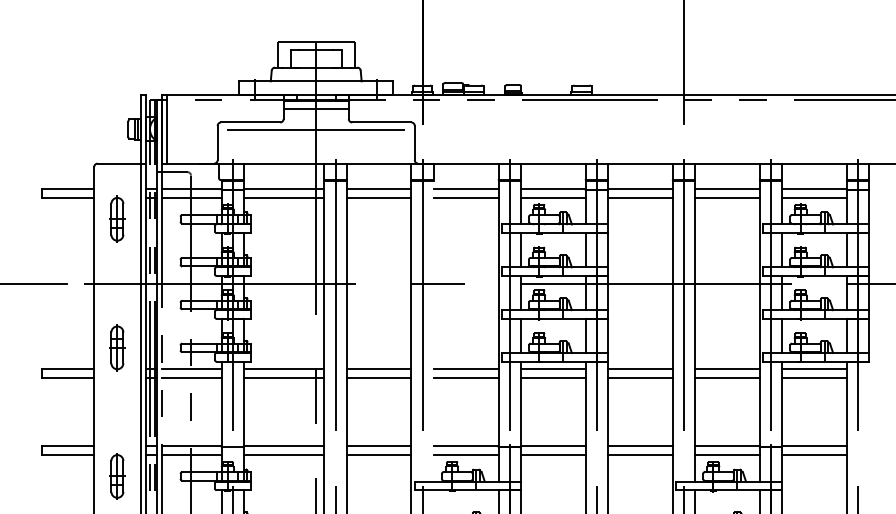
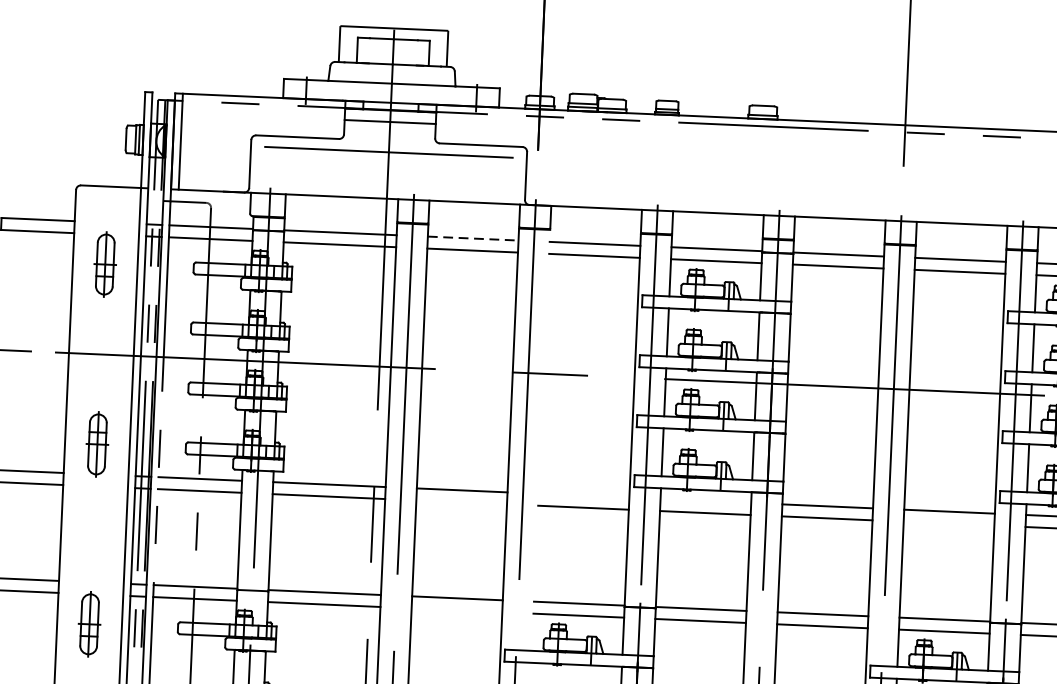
line: (379, 189) -> (473, 238), solid -> dashed
line: (465, 369) -> (583, 495), removed
line: (552, 369) -> (704, 501), removed
line: (378, 377) -> (460, 501), removed
line: (726, 377) -> (947, 523), removed
line: (378, 455) -> (456, 610), removed

